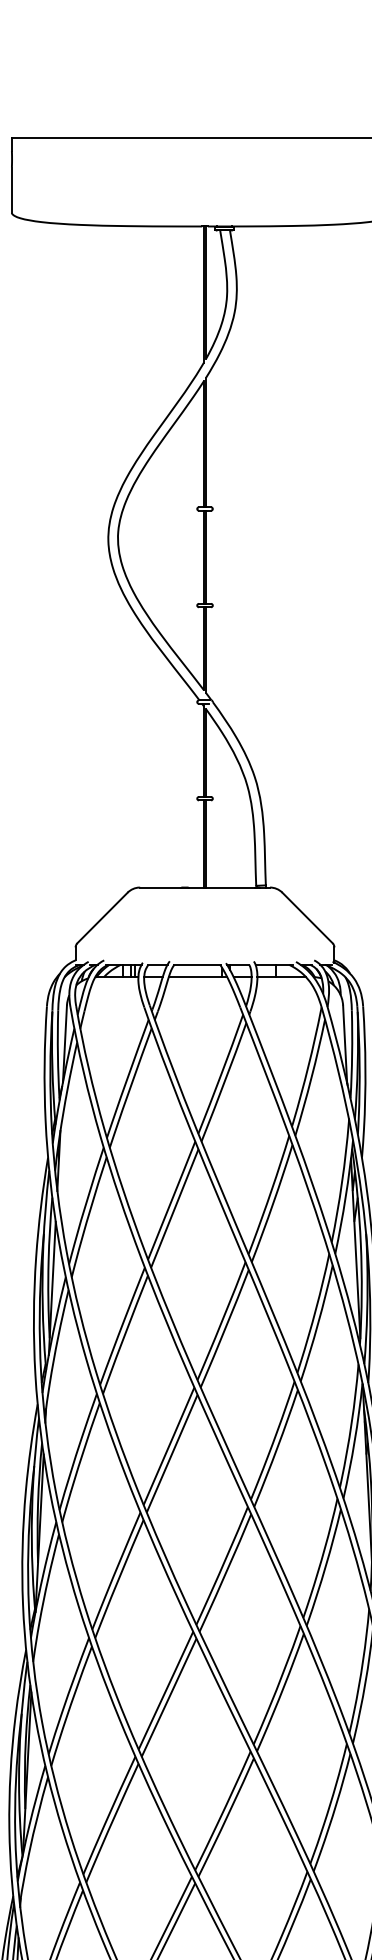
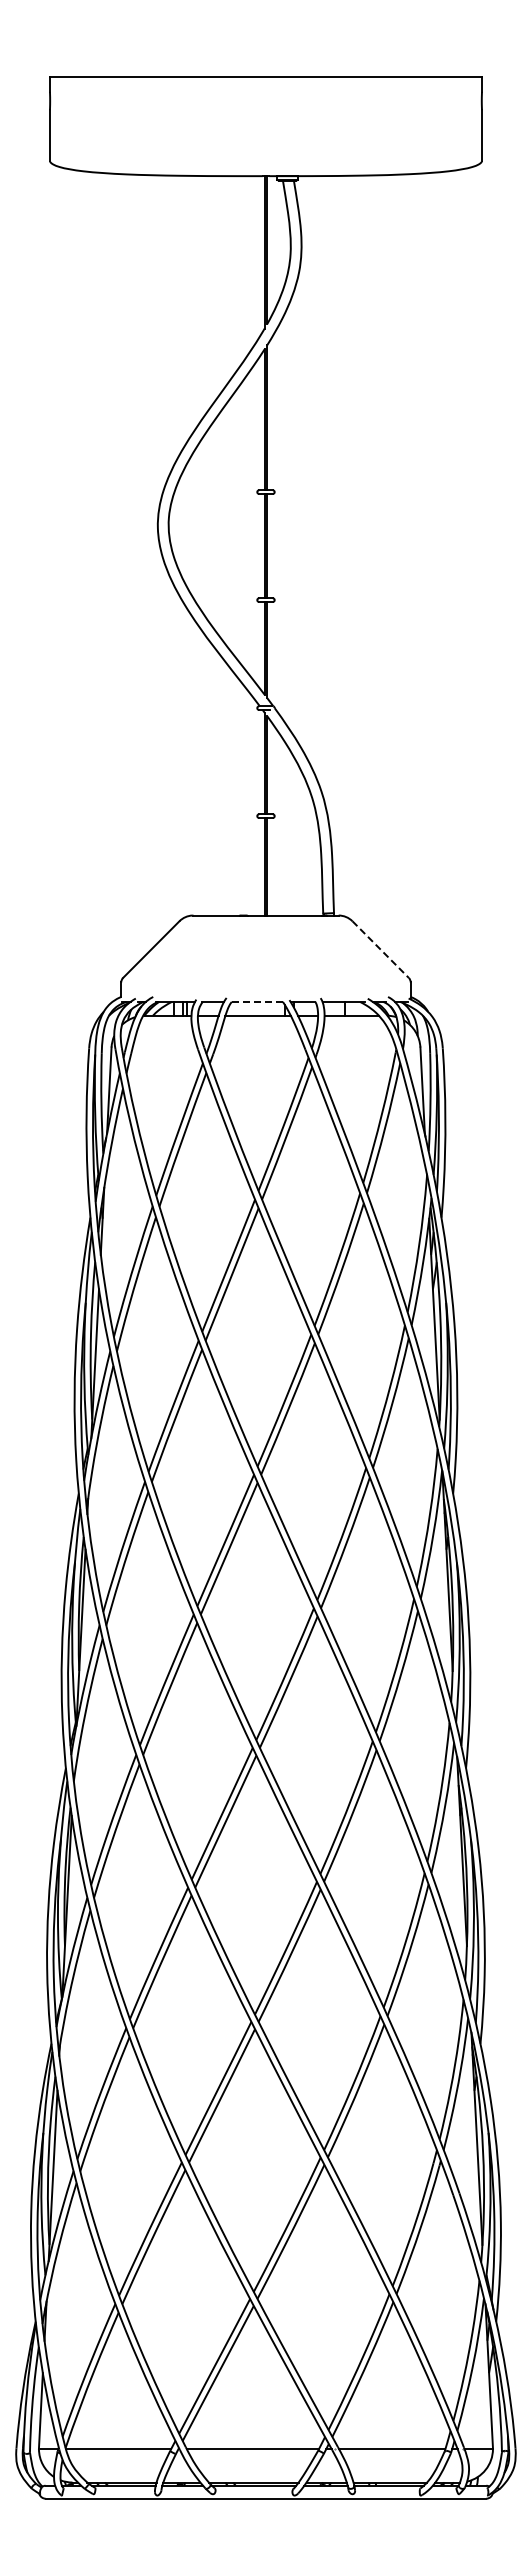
line: (307, 917) -> (380, 949), solid -> dashed
line: (197, 964) -> (257, 1001), solid -> dashed

